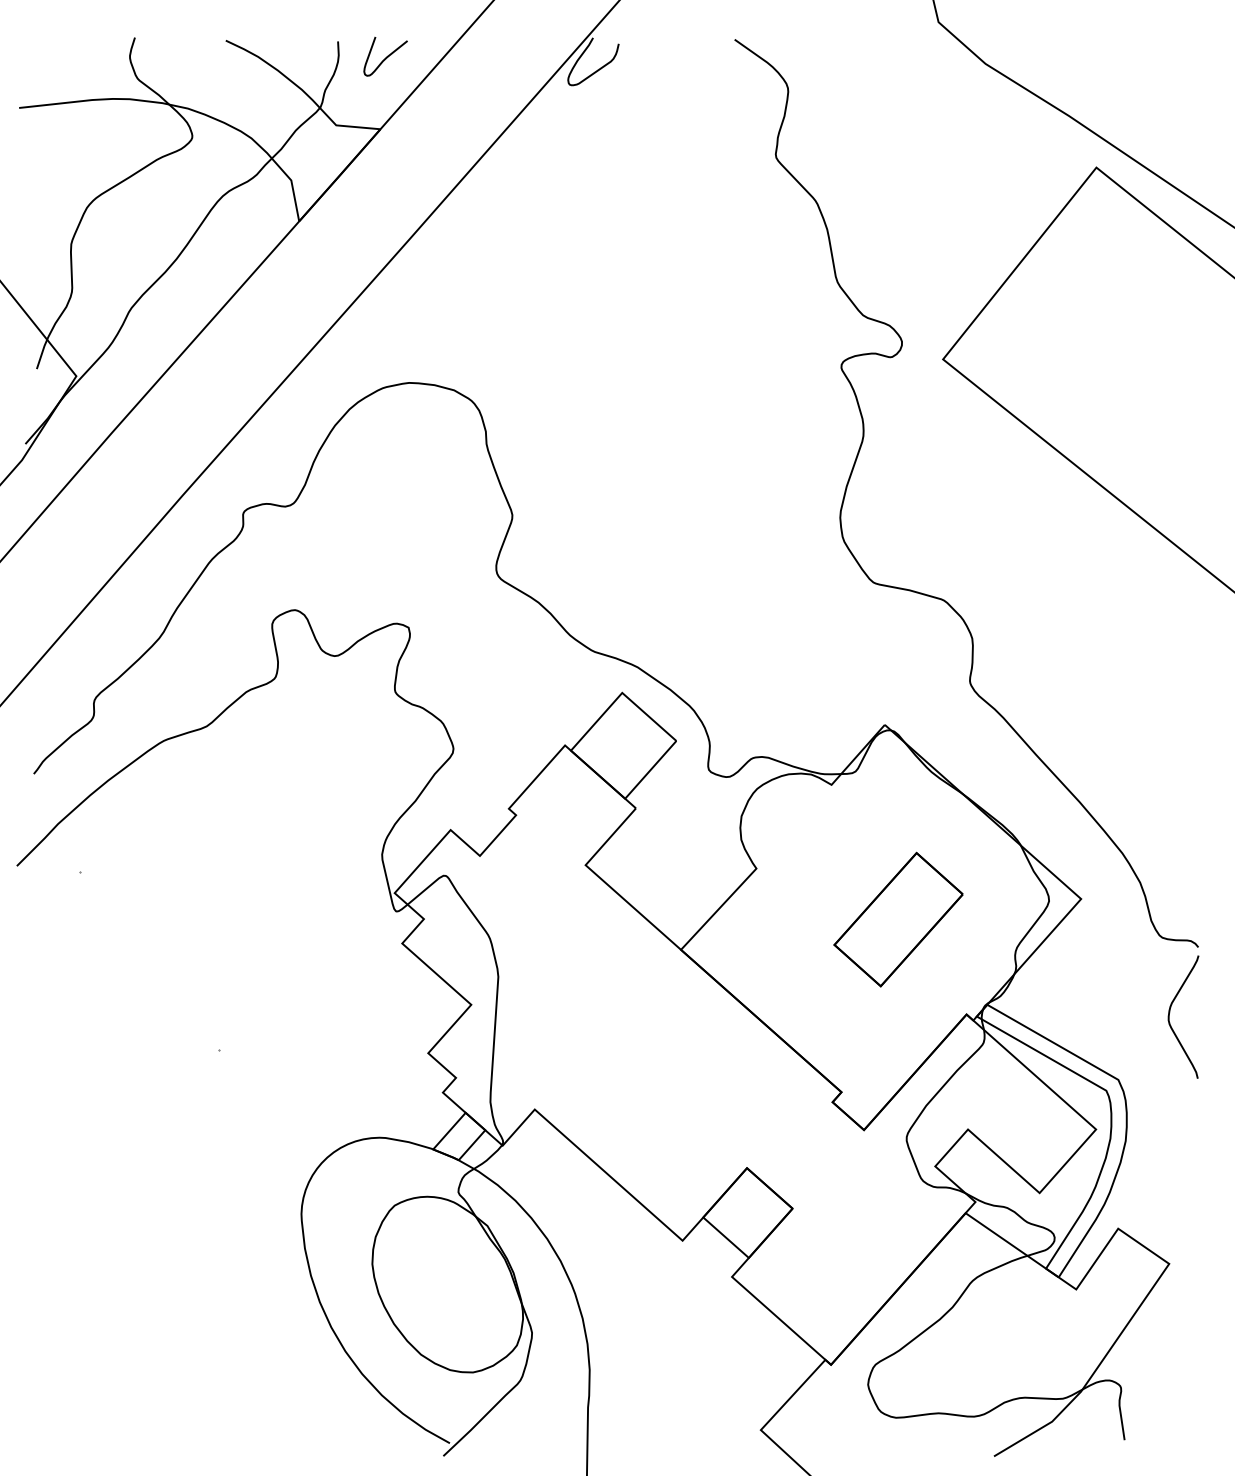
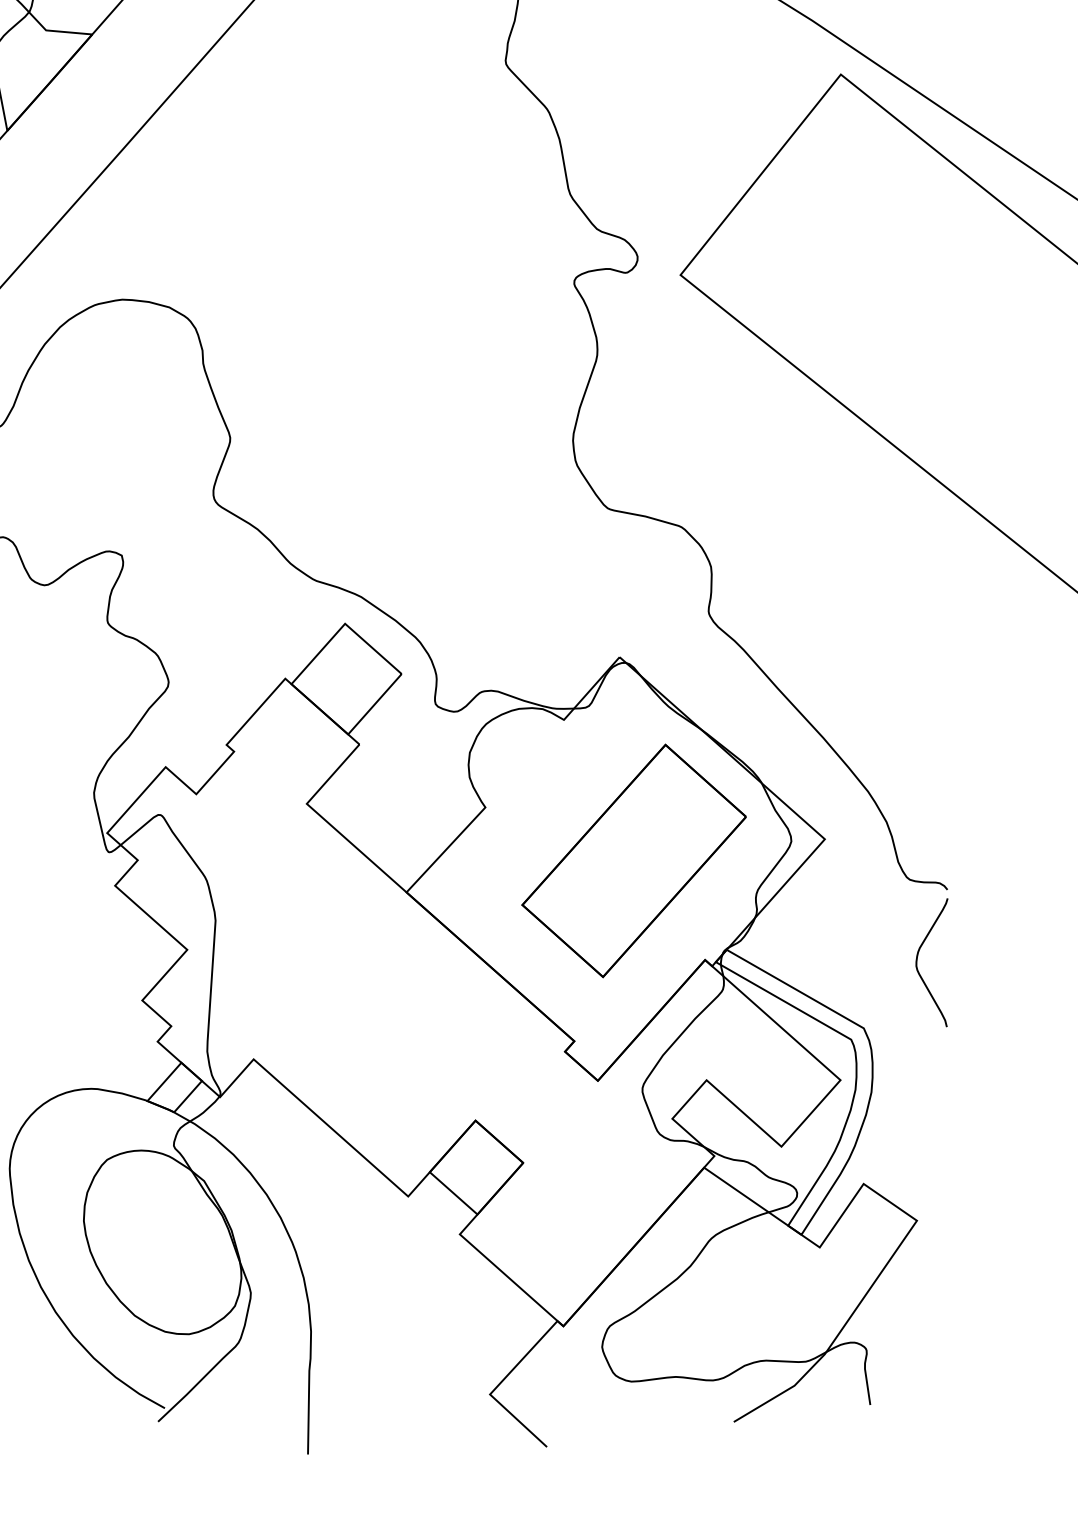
part: (898, 919) -> (633, 860), size x1.67

